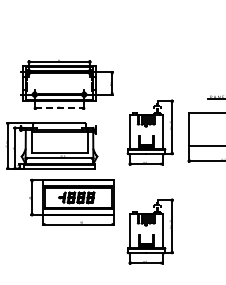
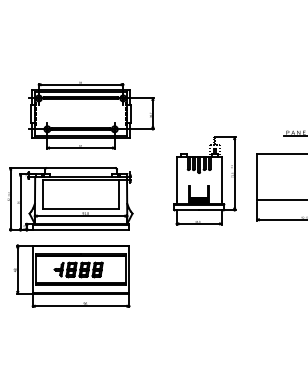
line: (59, 108) -> (81, 148), dashed -> solid
part: (71, 201) -> (71, 274), moved
part: (149, 231) -> (203, 315), removed

